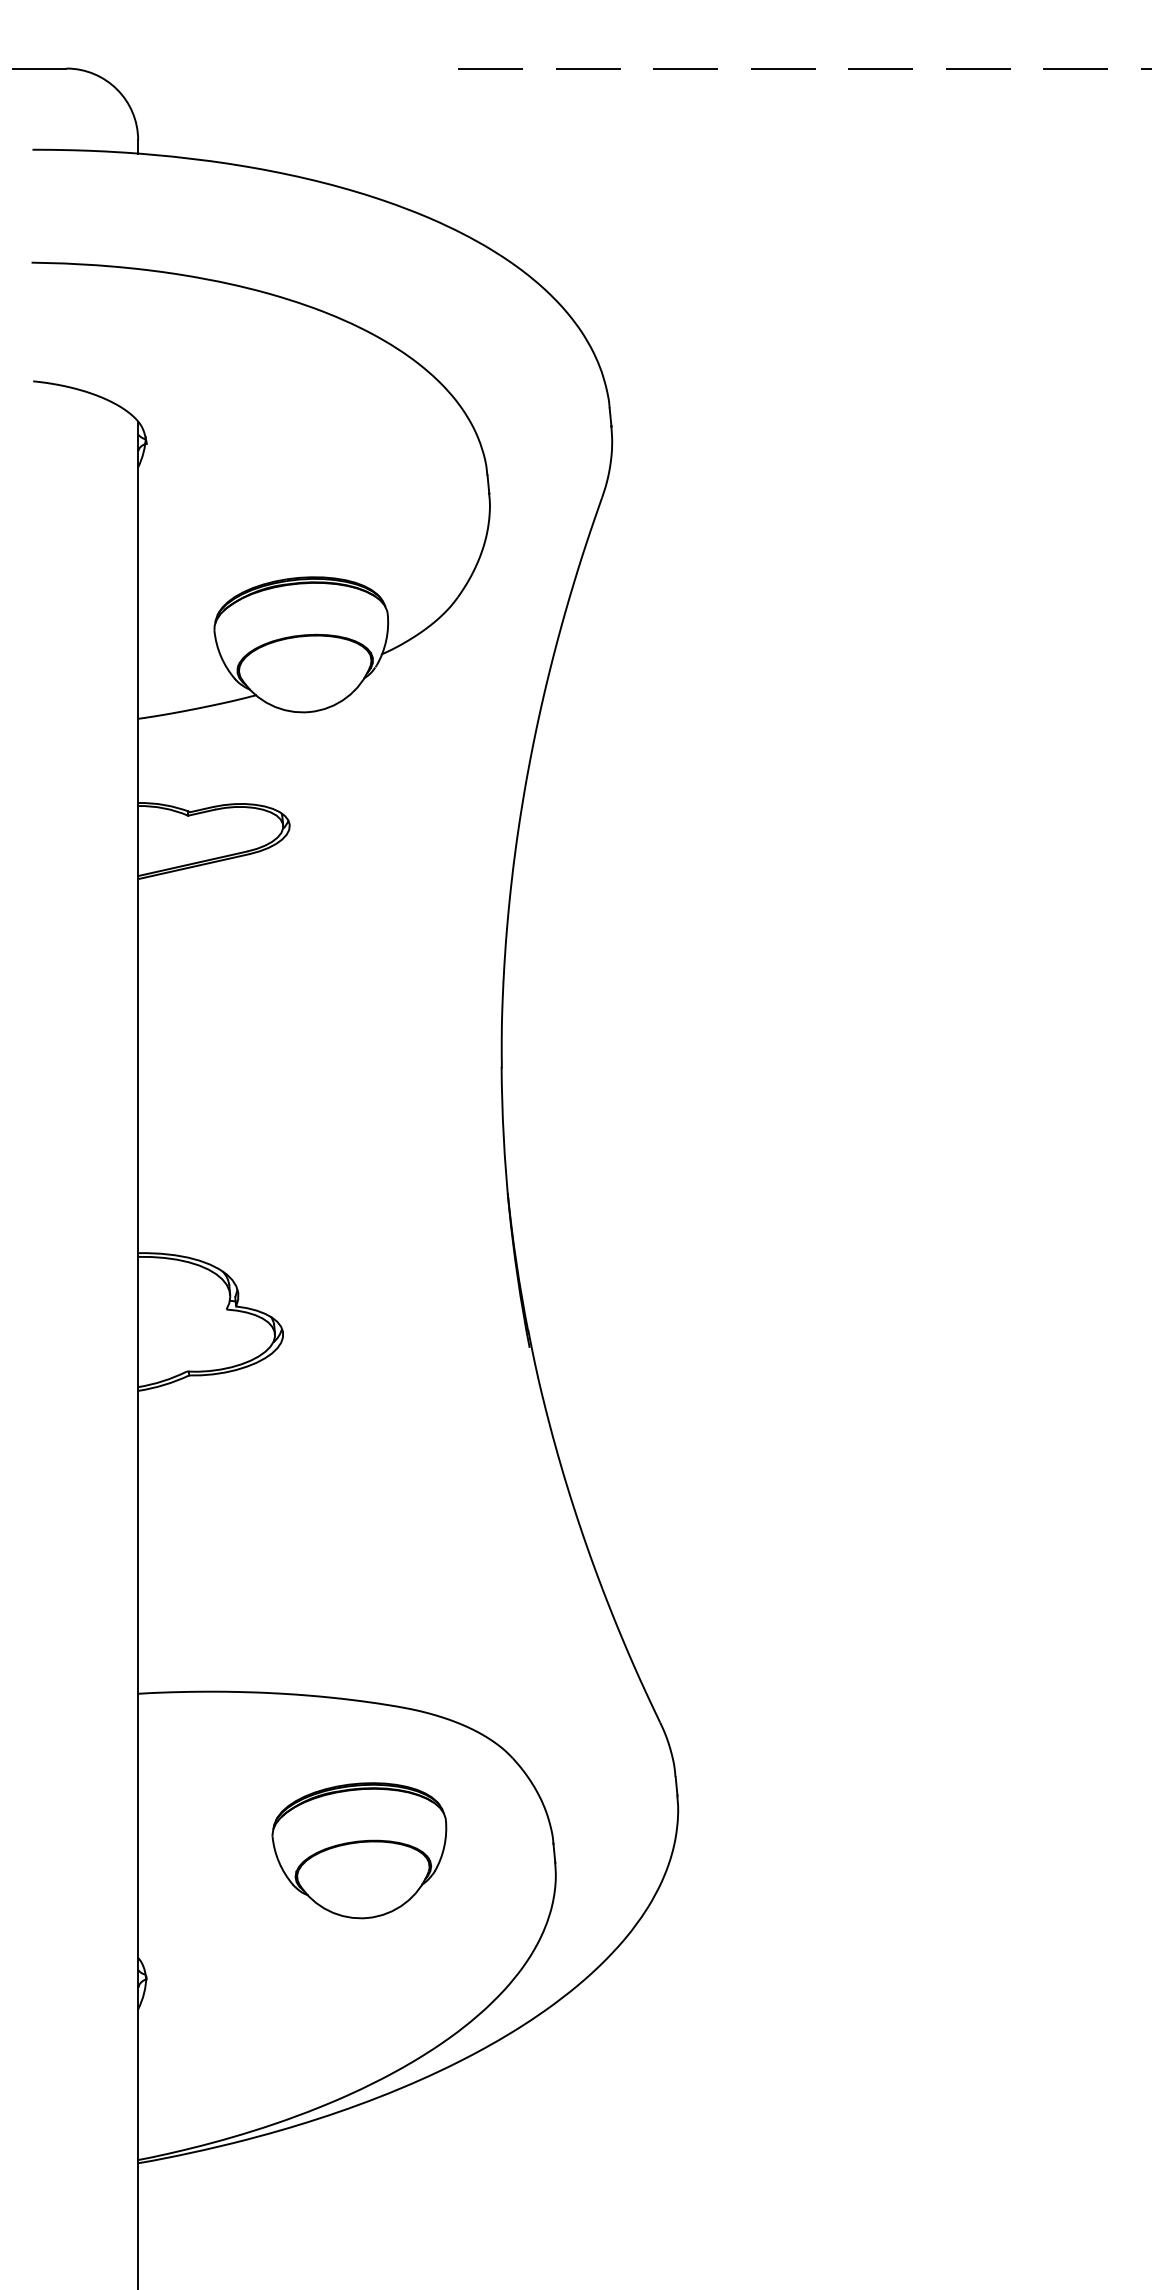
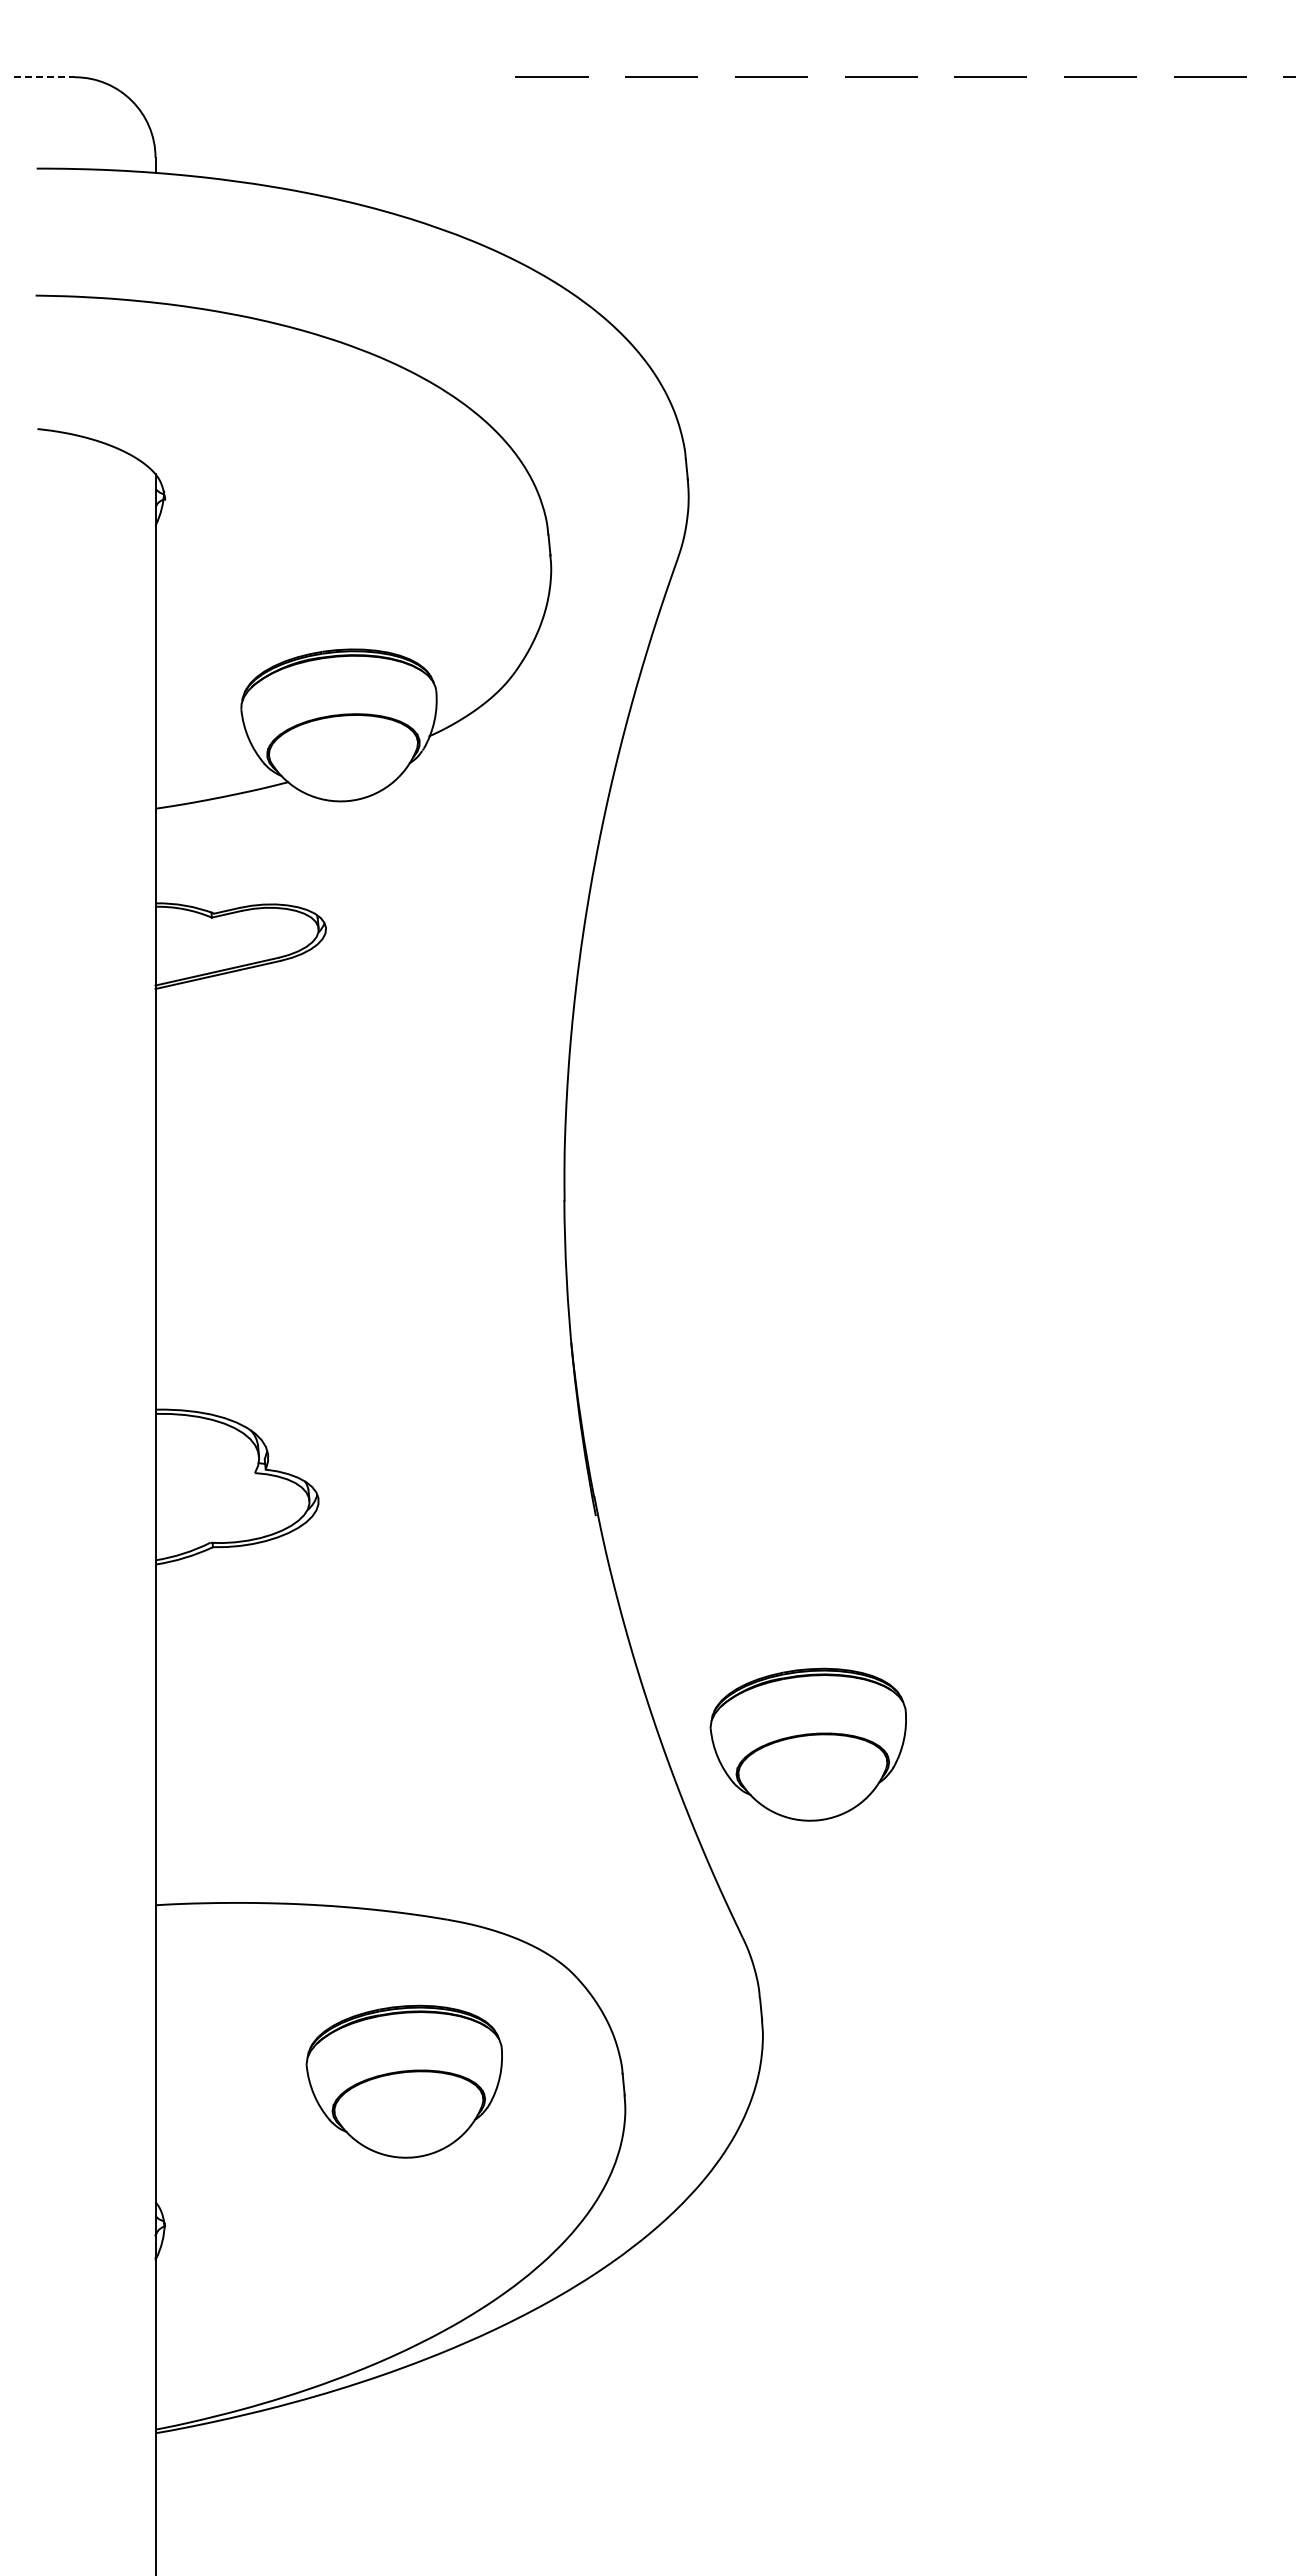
line: (40, 68) -> (45, 77), solid -> dashed
part: (717, 1550) -> (807, 1744), added

